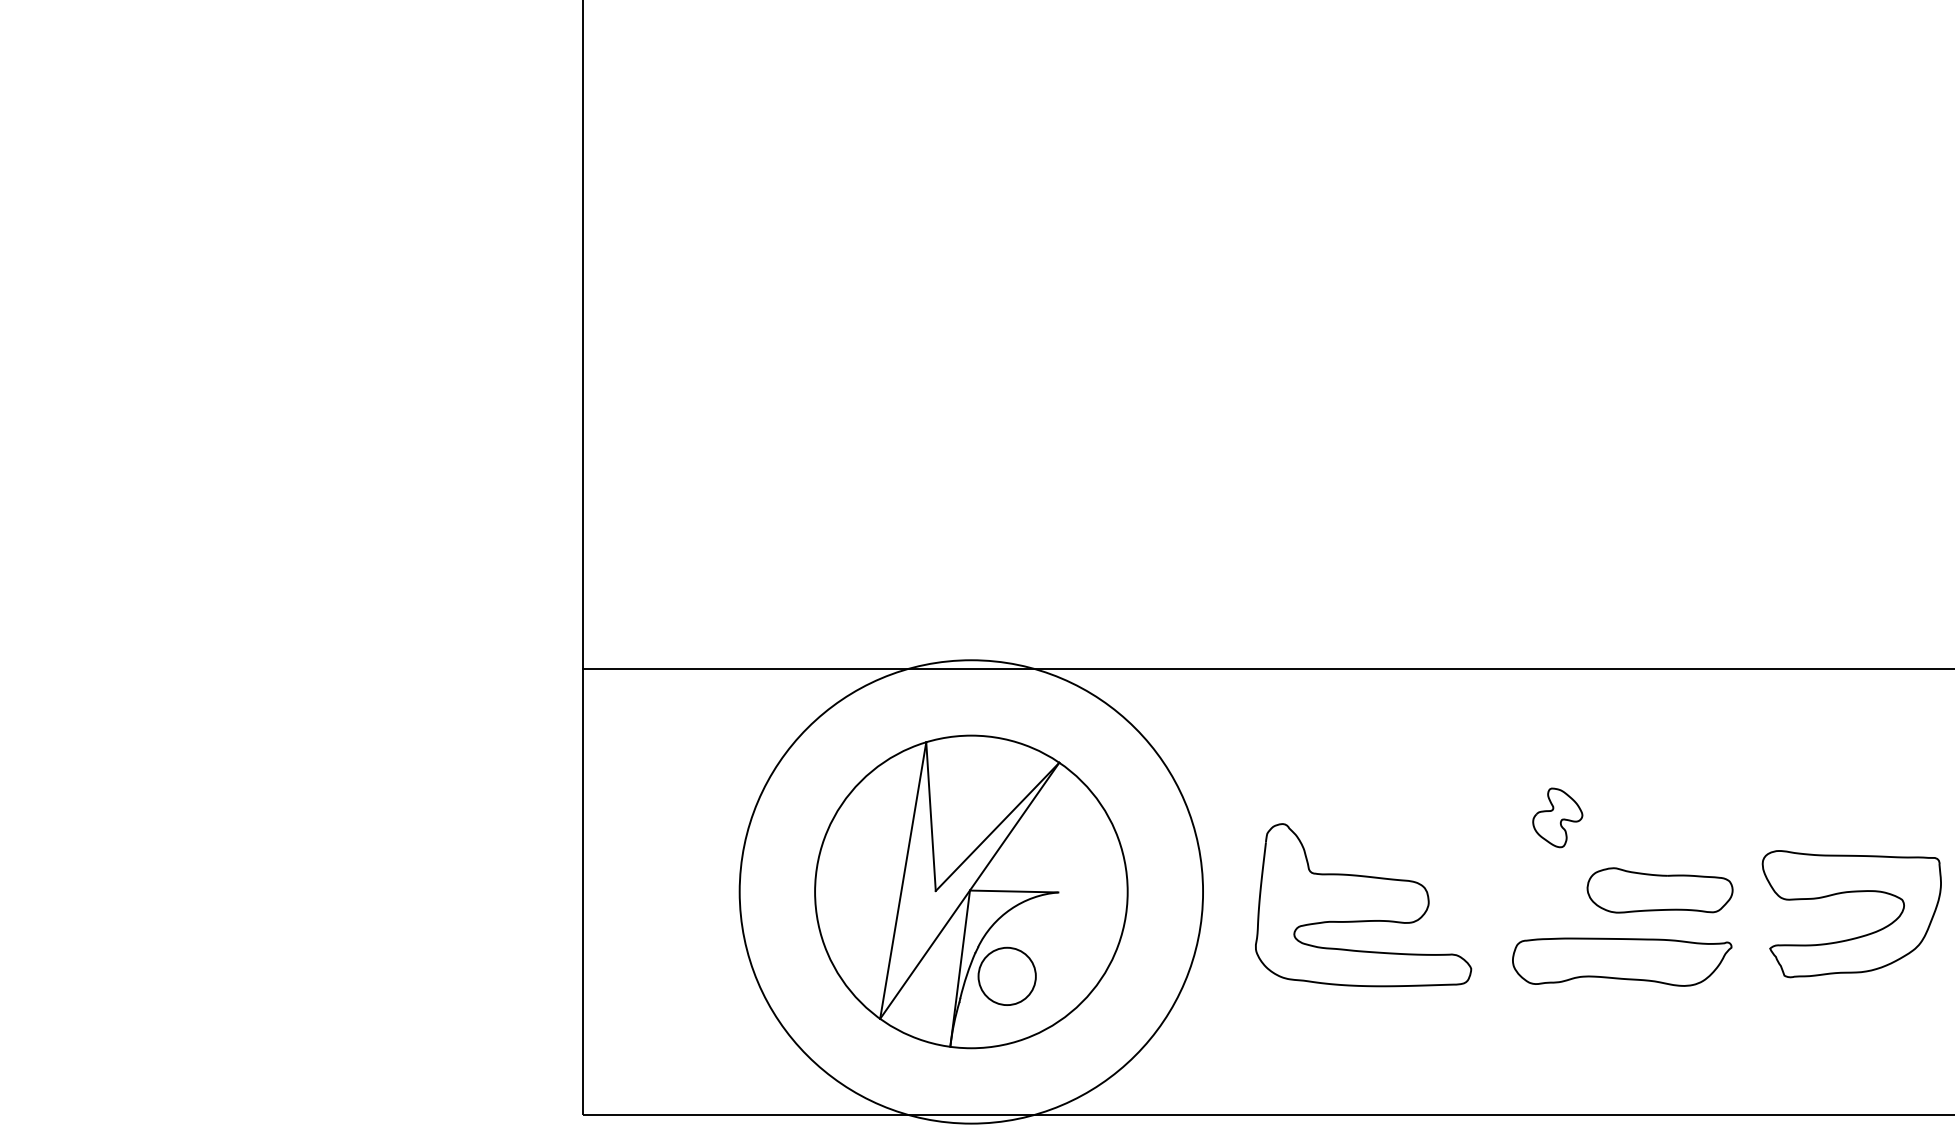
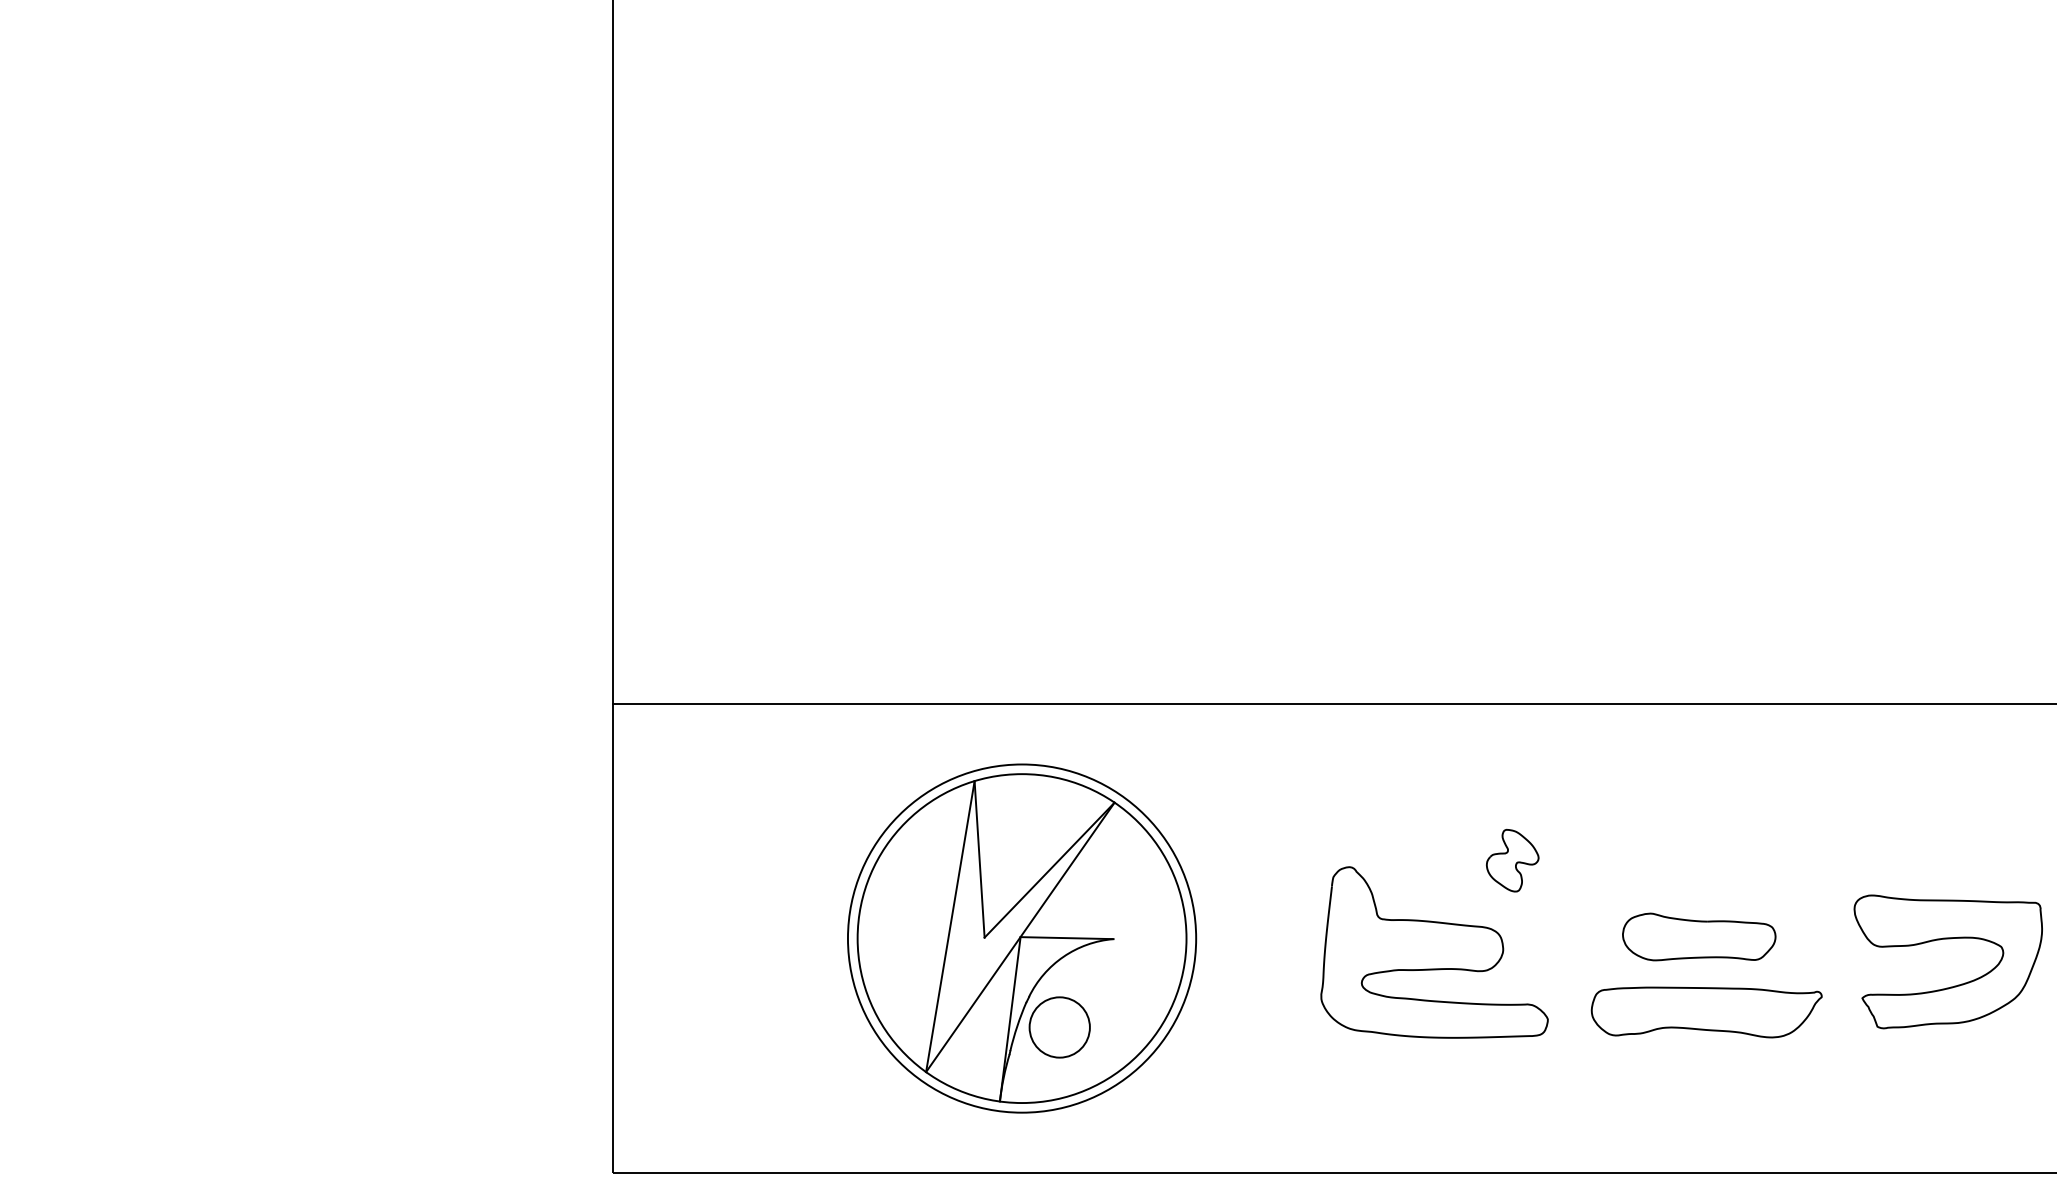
curve: (1560, 820) -> (1515, 863), moved
curve: (1659, 876) -> (1698, 922), moved
circle: (970, 891) -> (1021, 938), size x0.71

